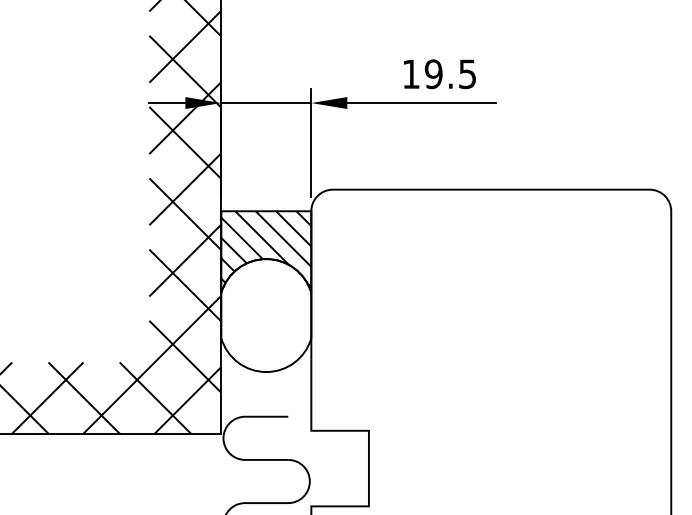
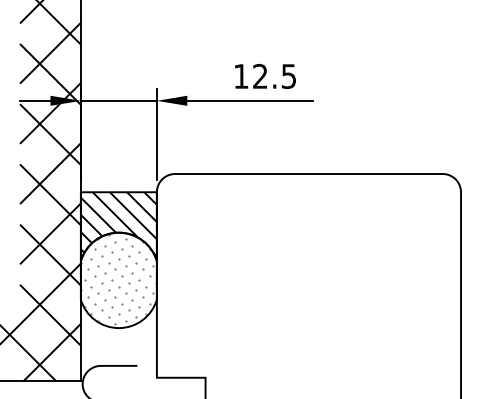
text: (433, 74) -> (260, 76), 19.5 -> 12.5
hatch: (265, 314) -> (118, 279), added

